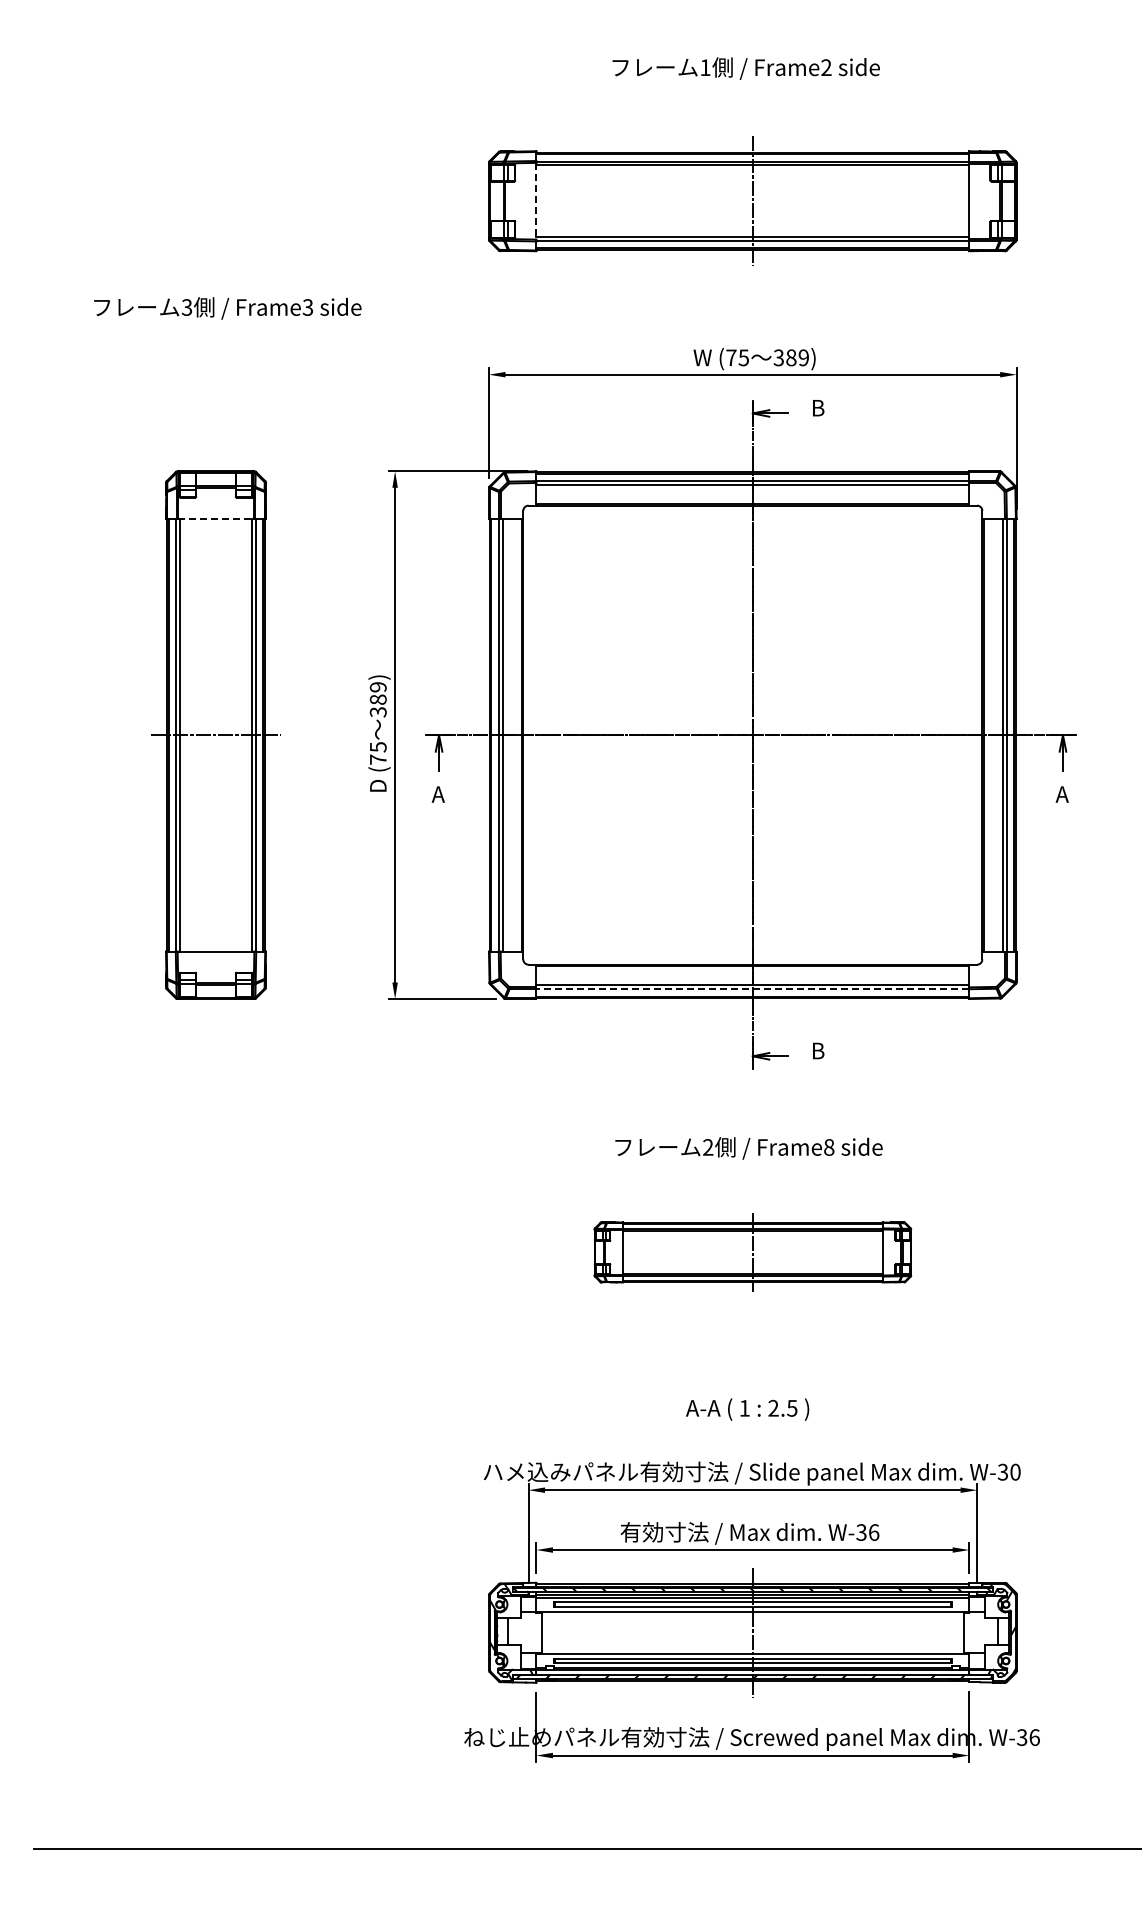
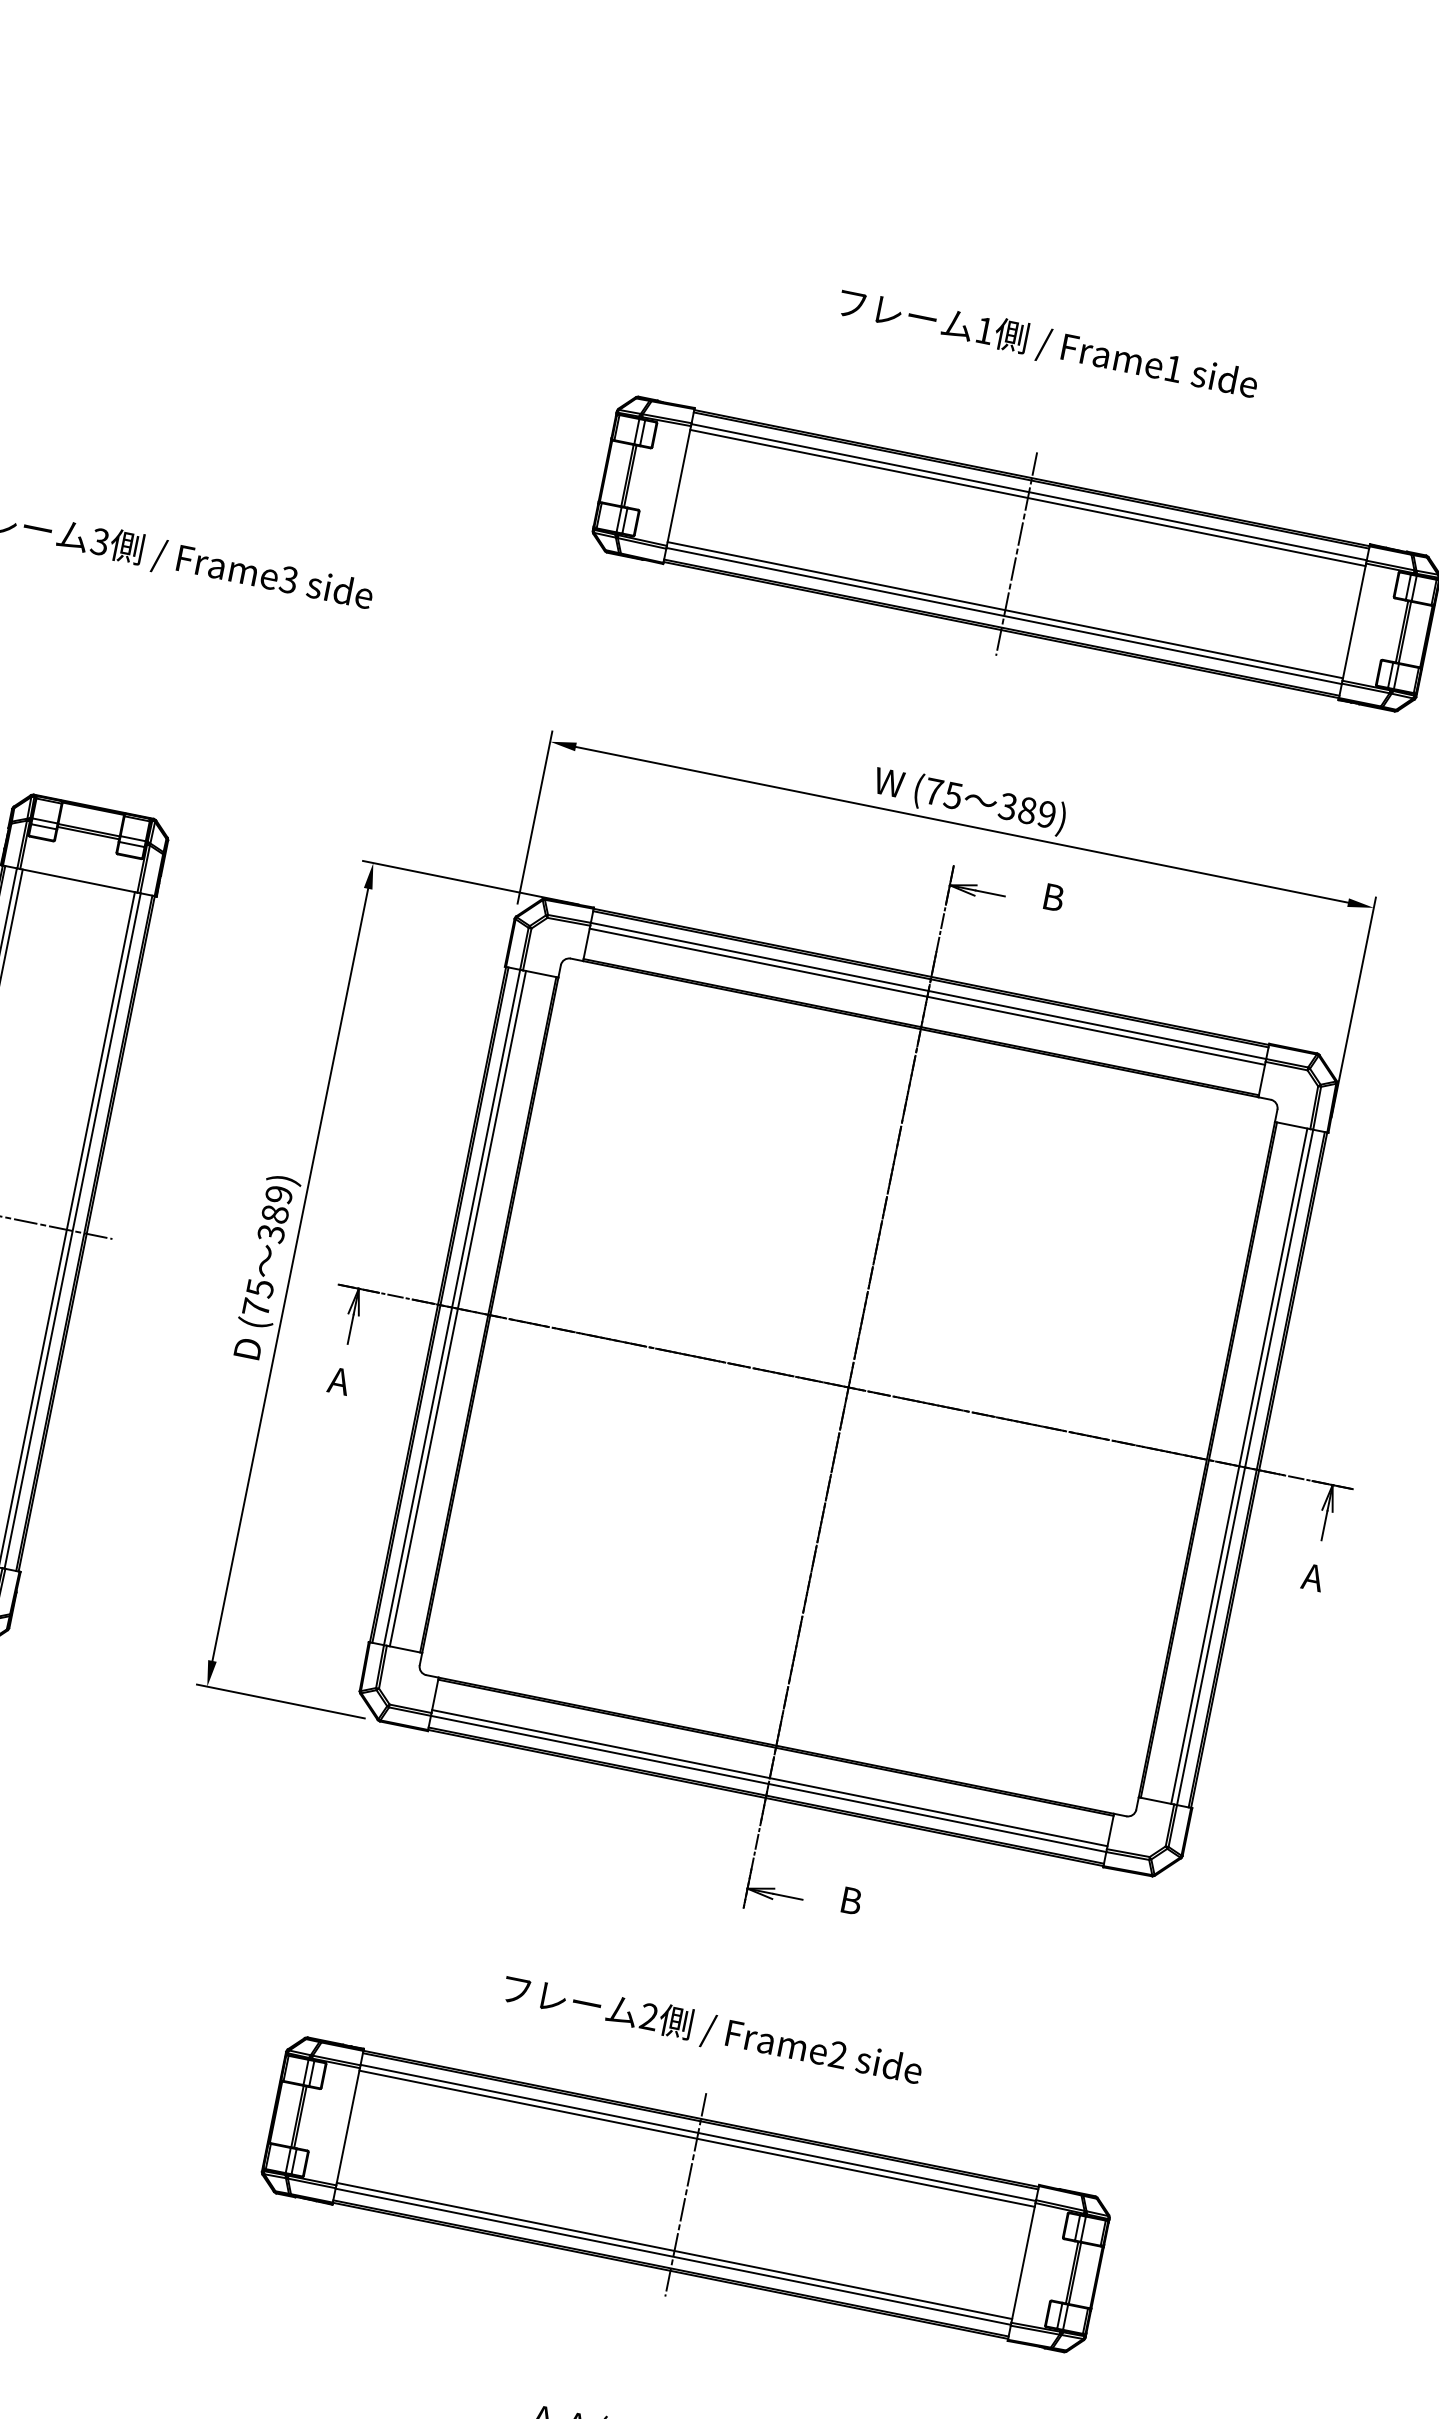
text: (826, 67) -> (1173, 368), Frame2 -> Frame1
line: (536, 201) -> (678, 486), dashed -> solid
line: (216, 518) -> (79, 880), dashed -> solid
line: (752, 989) -> (768, 1784), dashed -> solid
text: (829, 1147) -> (838, 2055), Frame8 -> Frame2
part: (752, 1252) -> (685, 2194), size x1.67

